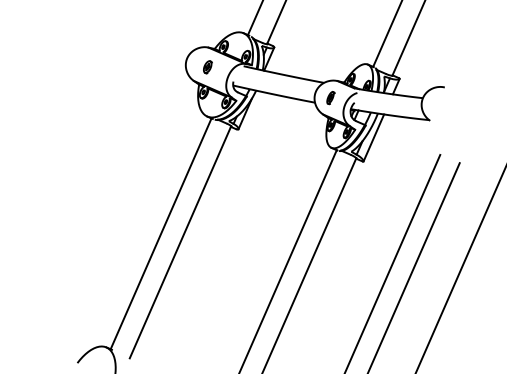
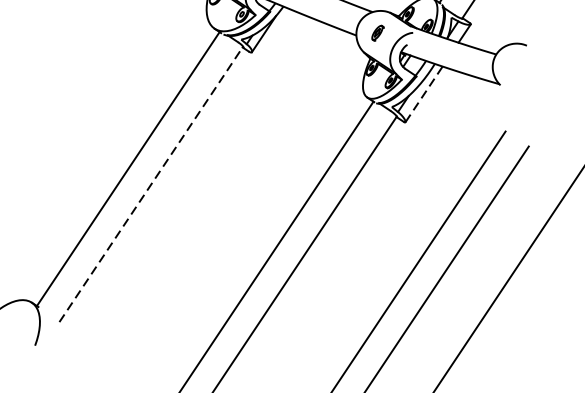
line: (373, 137) -> (423, 93), solid -> dashed
line: (180, 242) -> (151, 184), solid -> dashed

